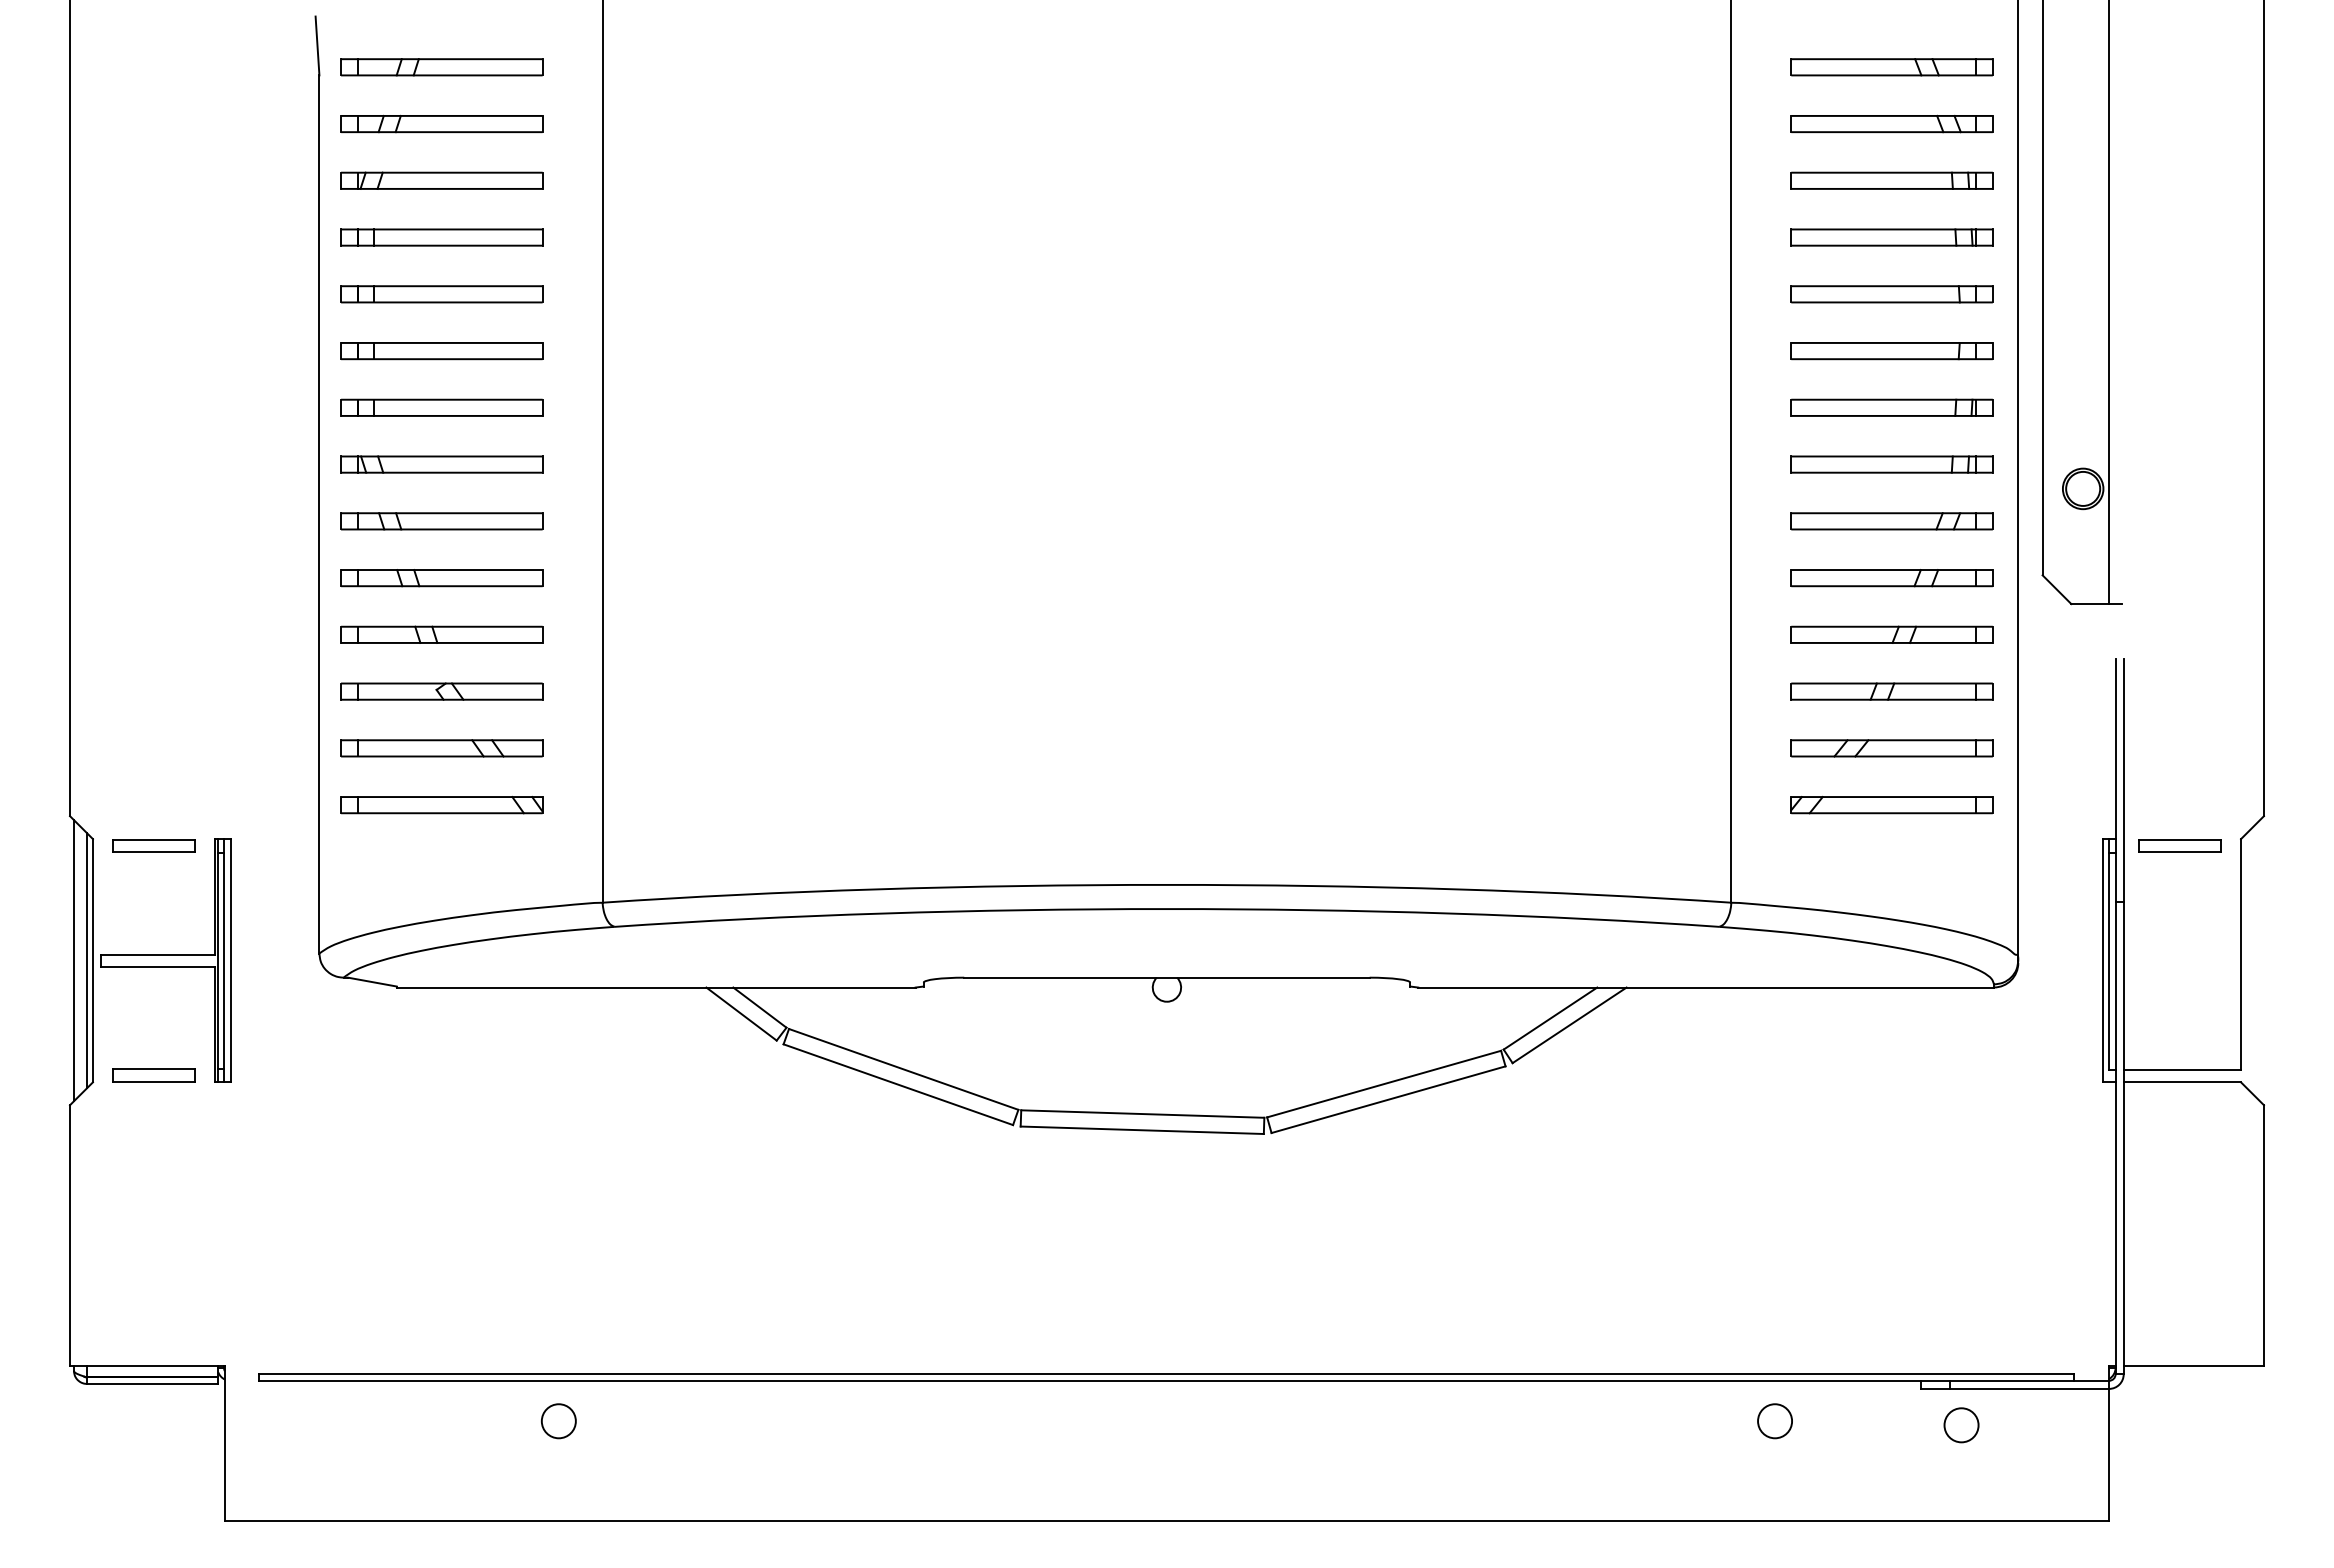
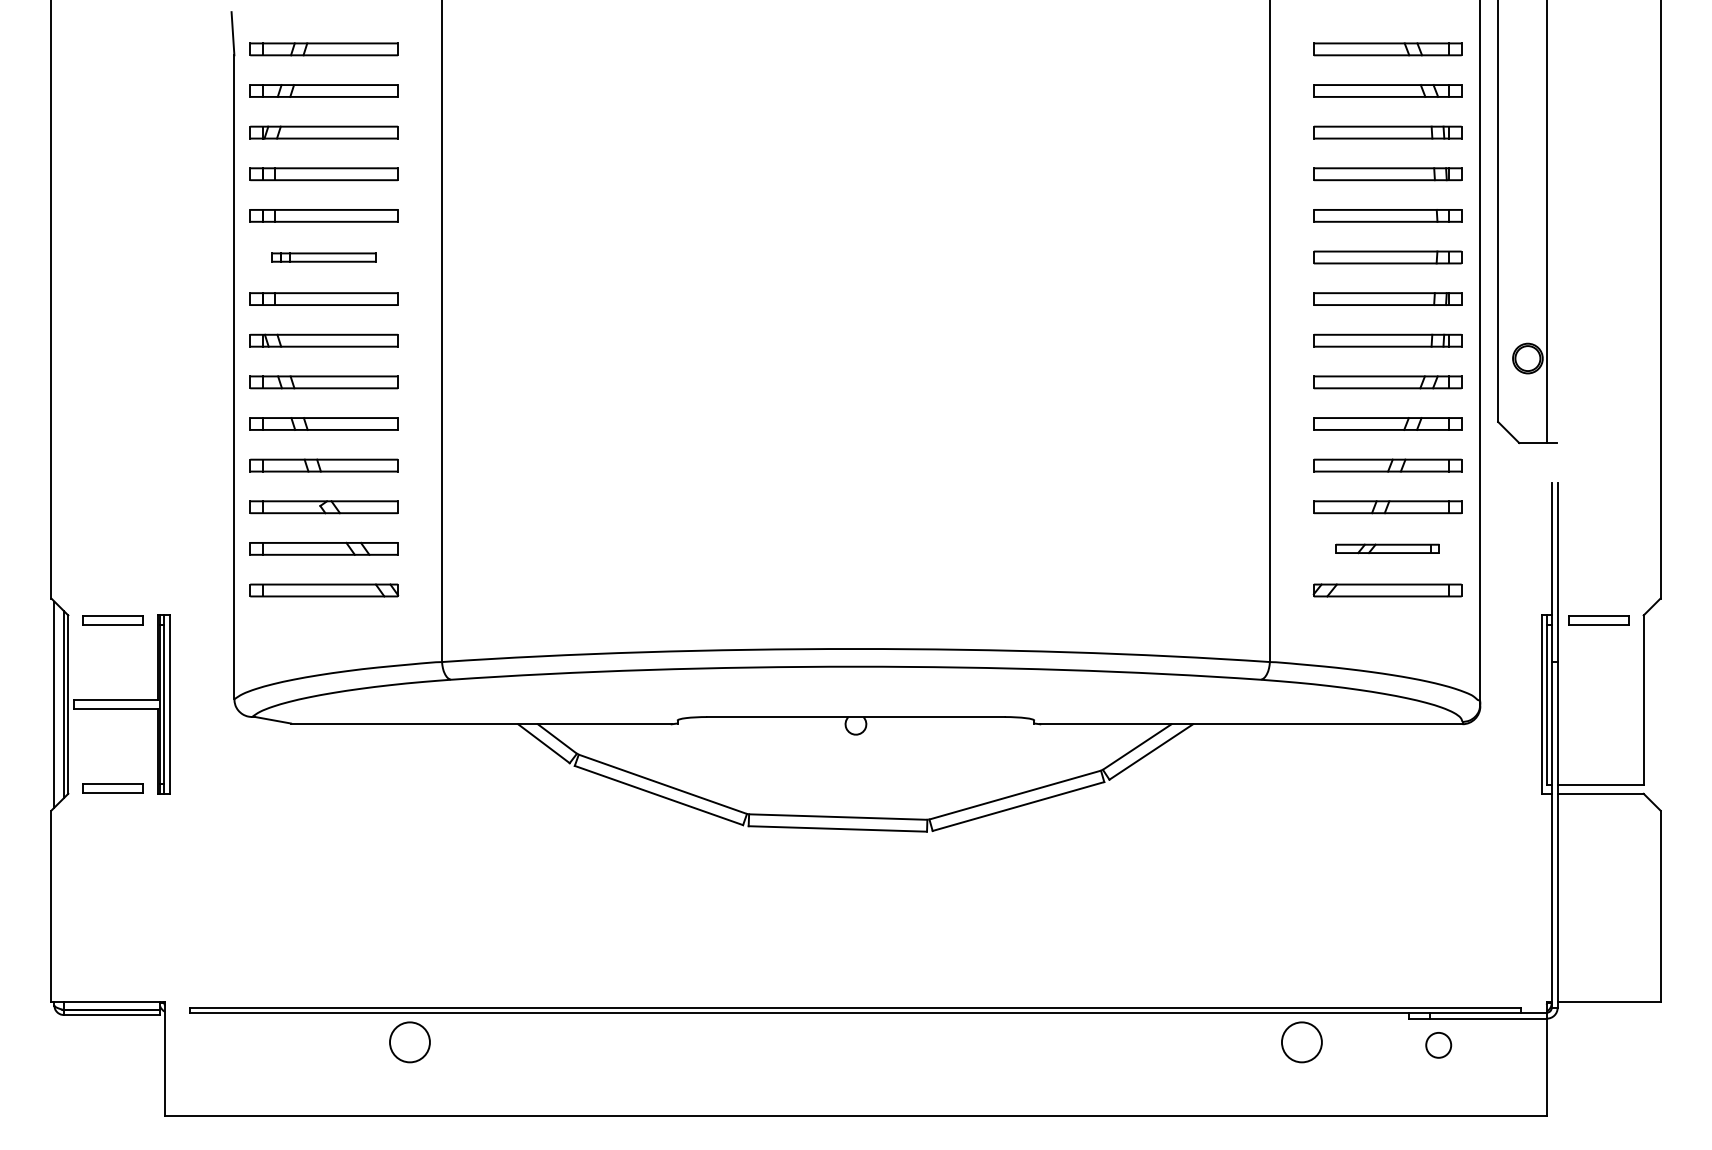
part: (441, 351) -> (323, 257), size x0.7
part: (1891, 748) -> (1387, 548), size x0.7
circle: (558, 1421) -> (409, 1042), size x1.6
circle: (1775, 1421) -> (1302, 1042), size x1.6

